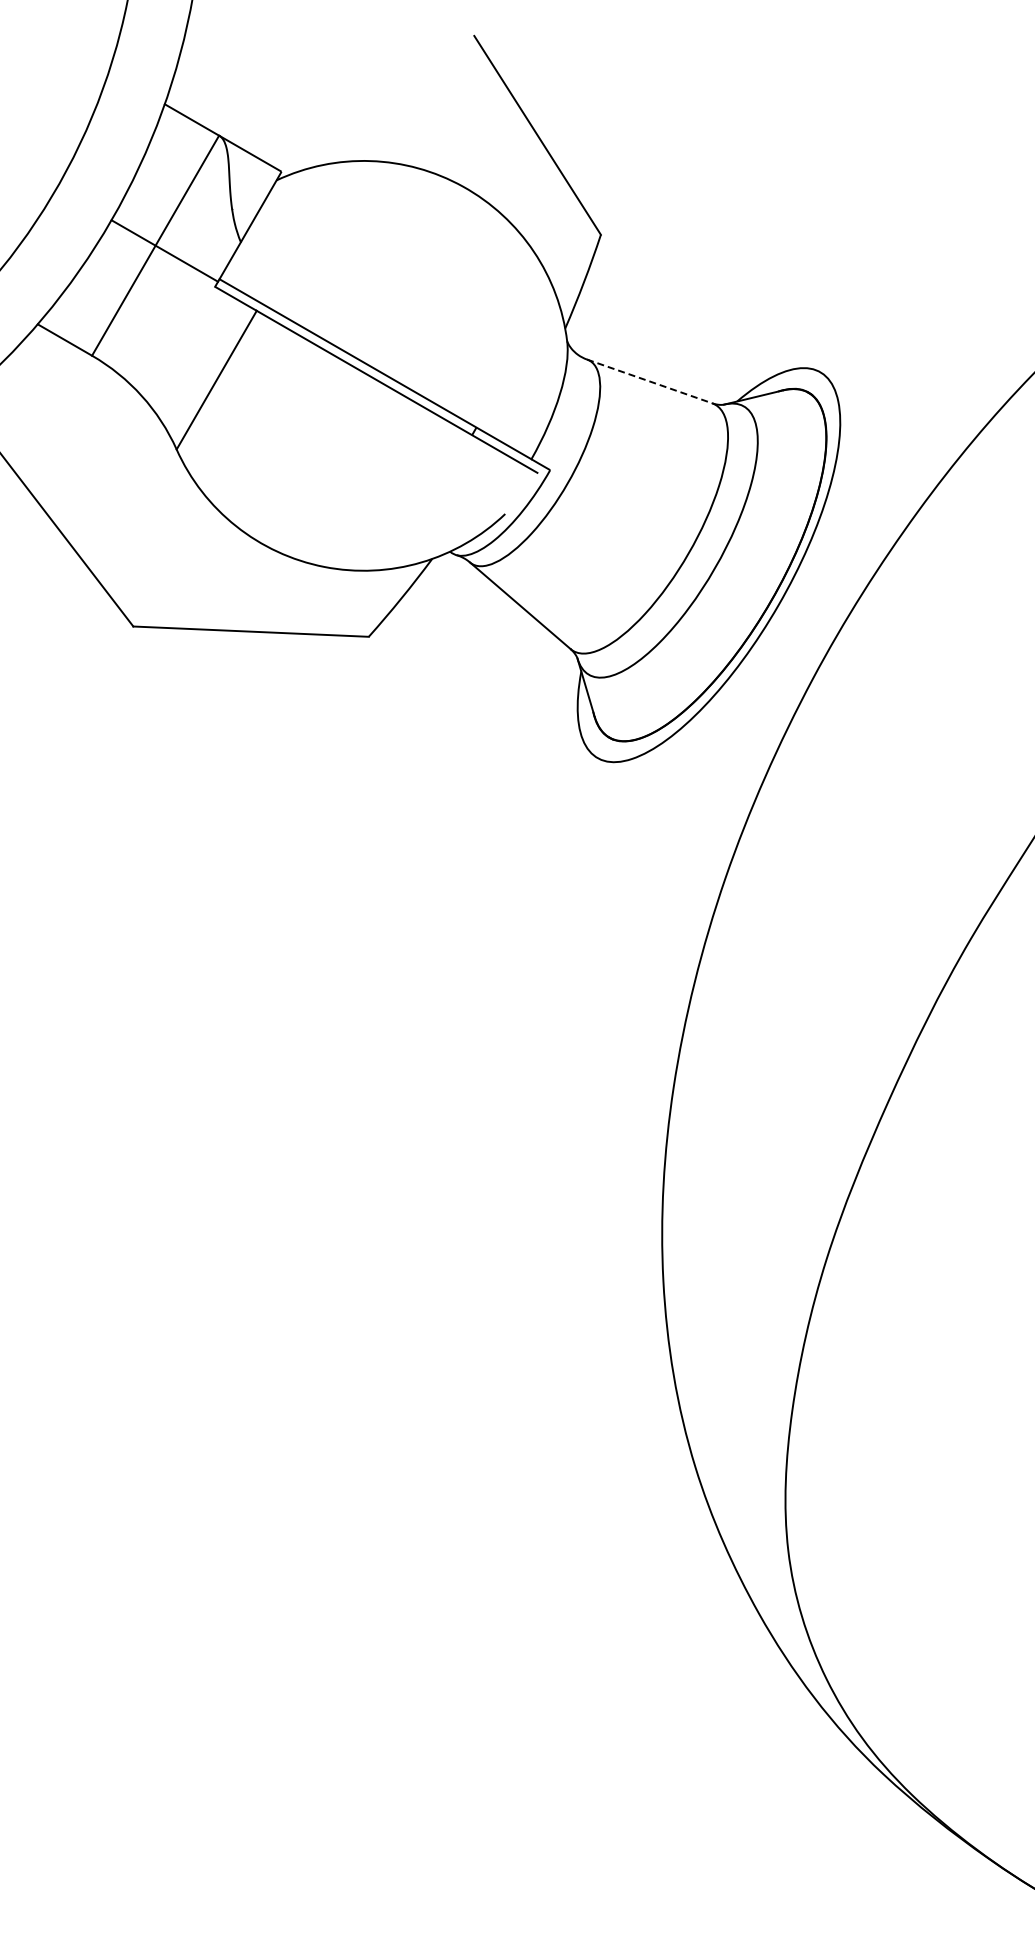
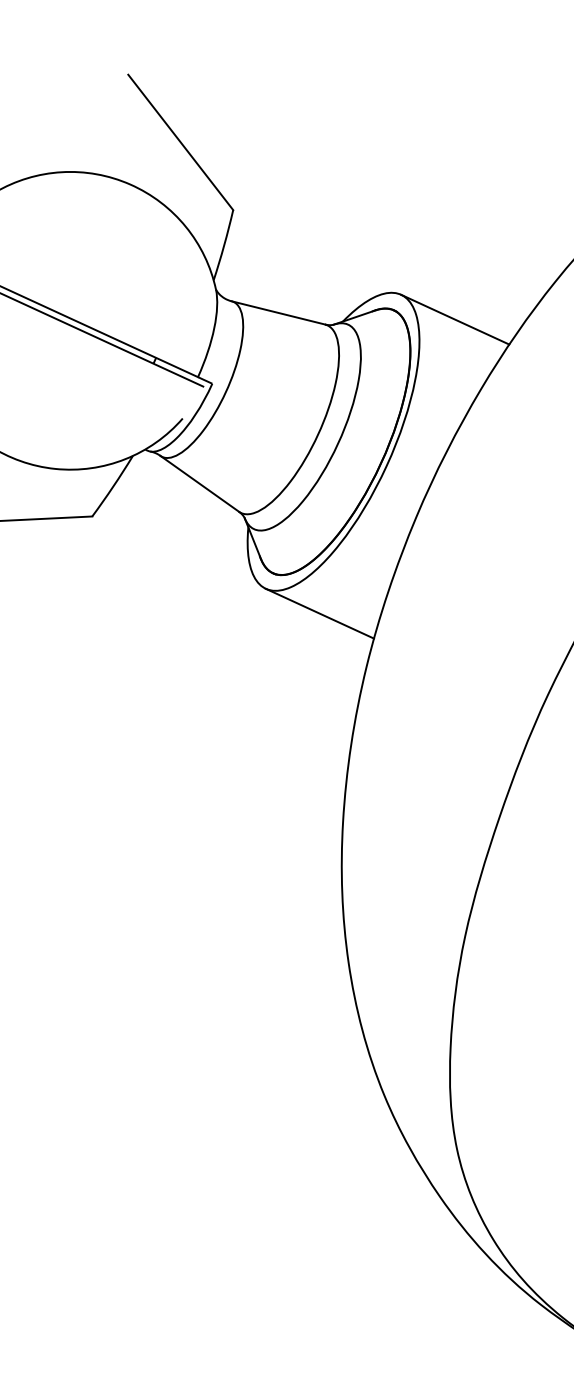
line: (650, 381) -> (278, 312), dashed -> solid
line: (891, 413) -> (455, 319), added
line: (668, 798) -> (319, 613), added

